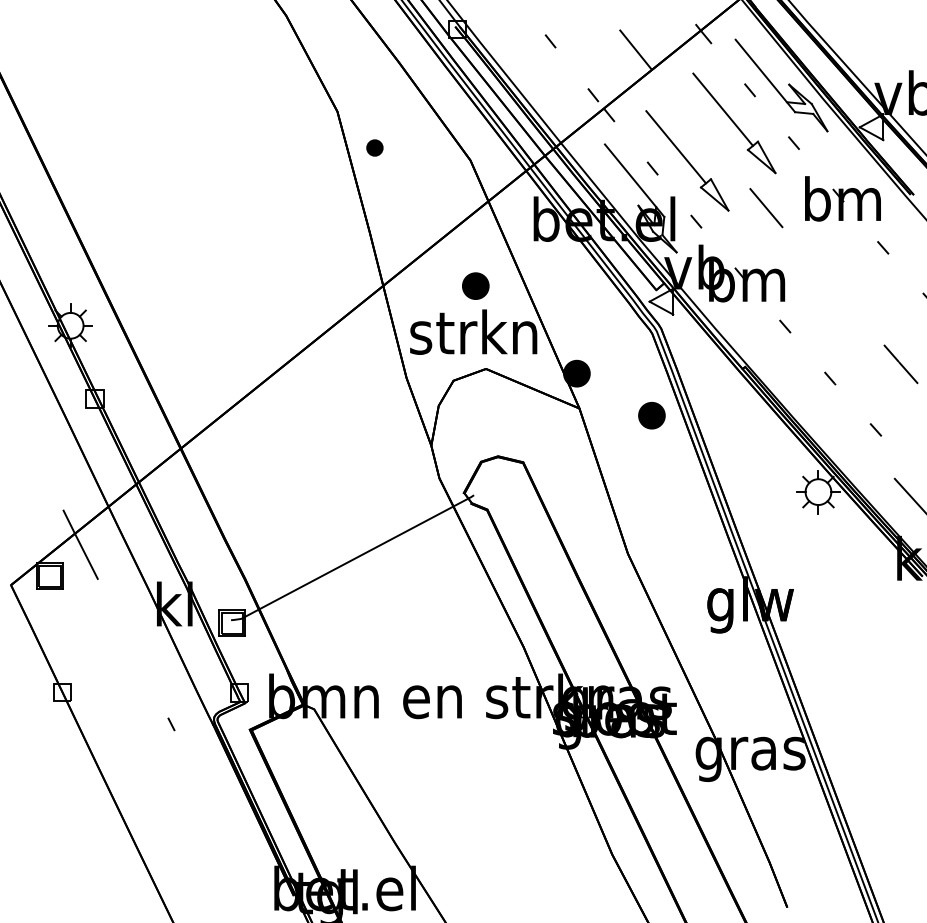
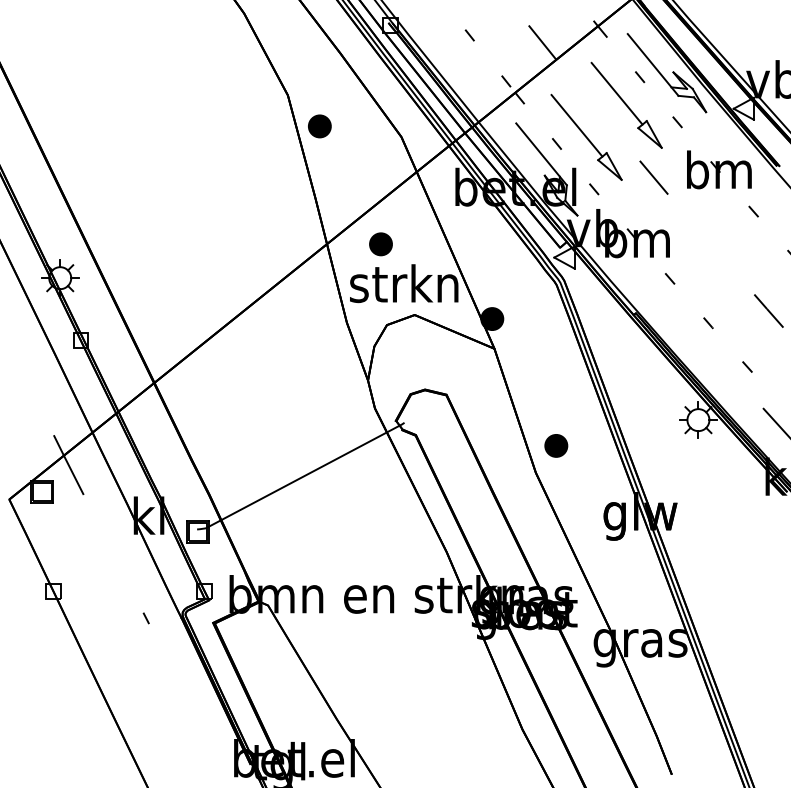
part: (374, 148) -> (319, 126), size x1.67
part: (475, 286) -> (380, 244), moved
part: (652, 415) -> (556, 445), moved

